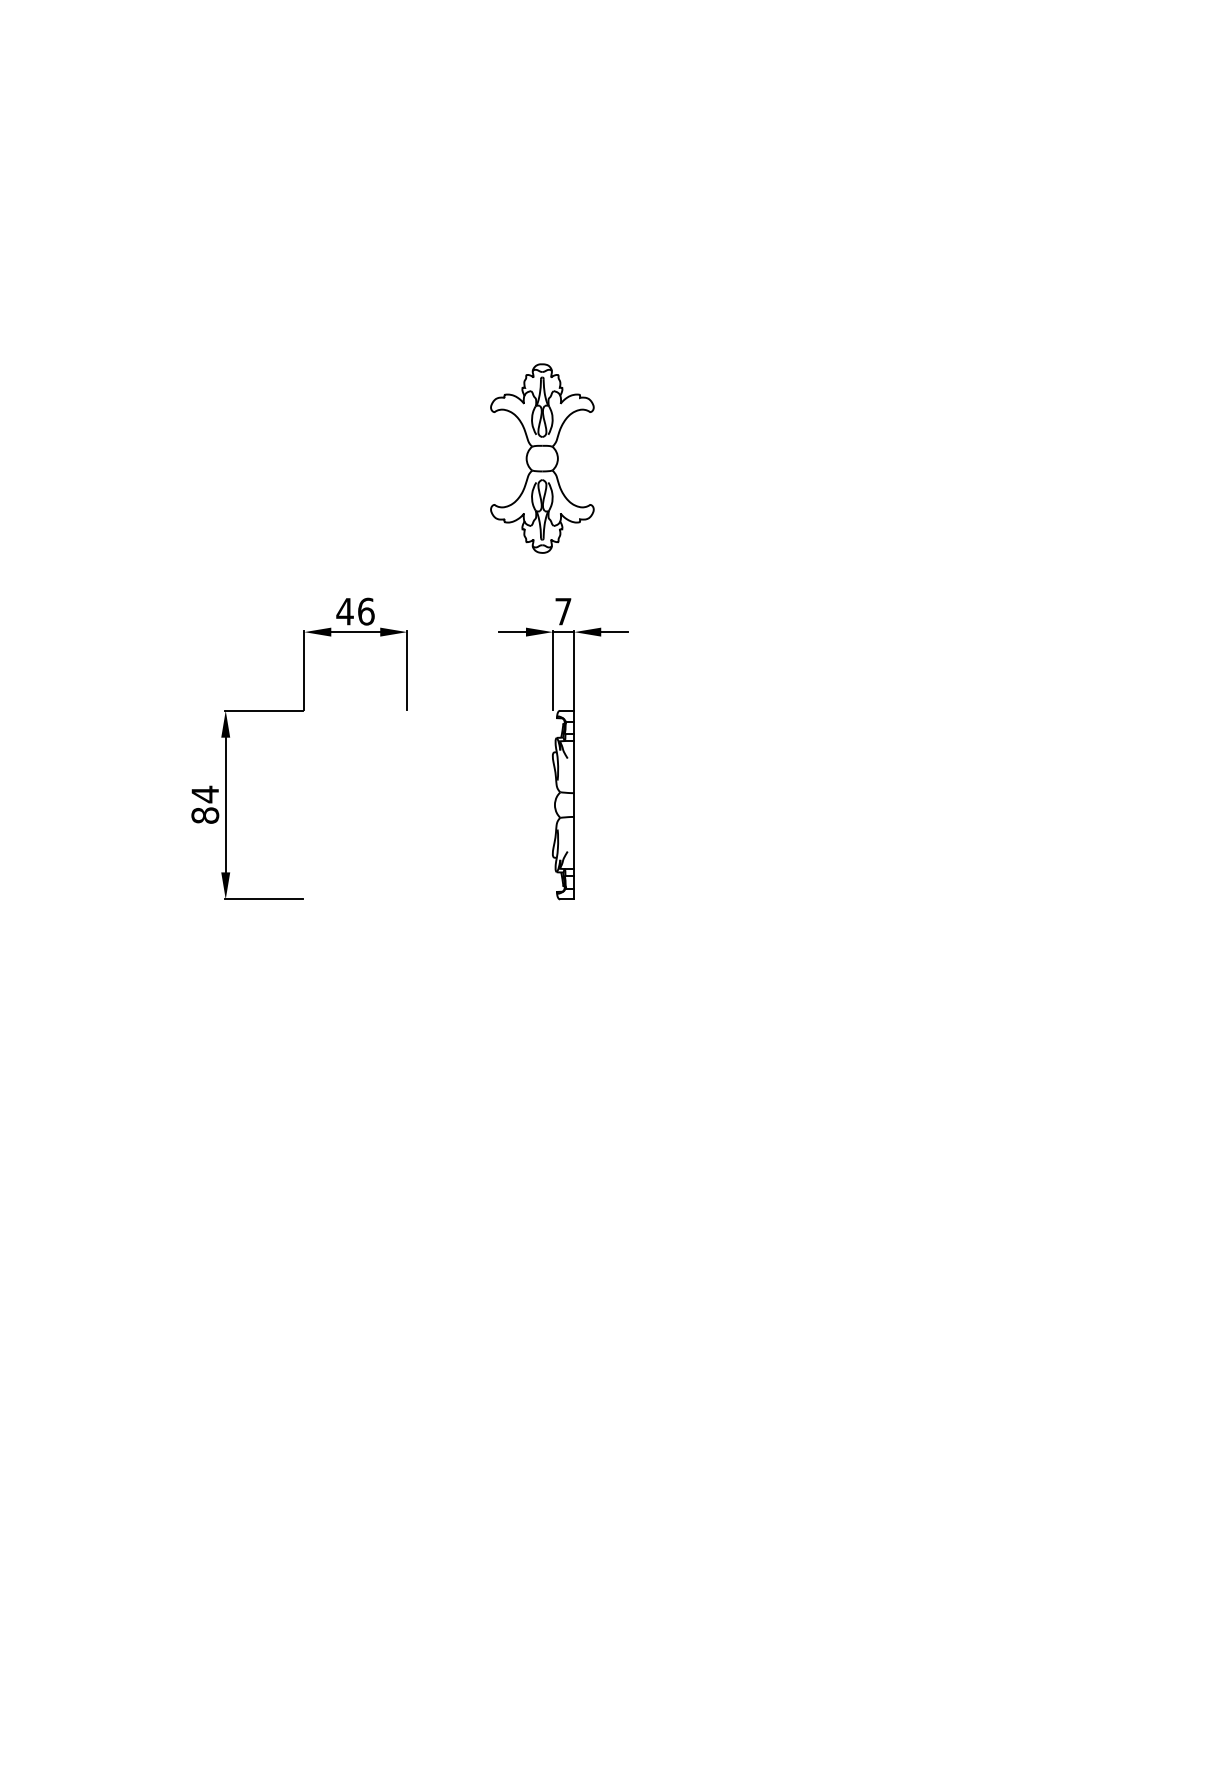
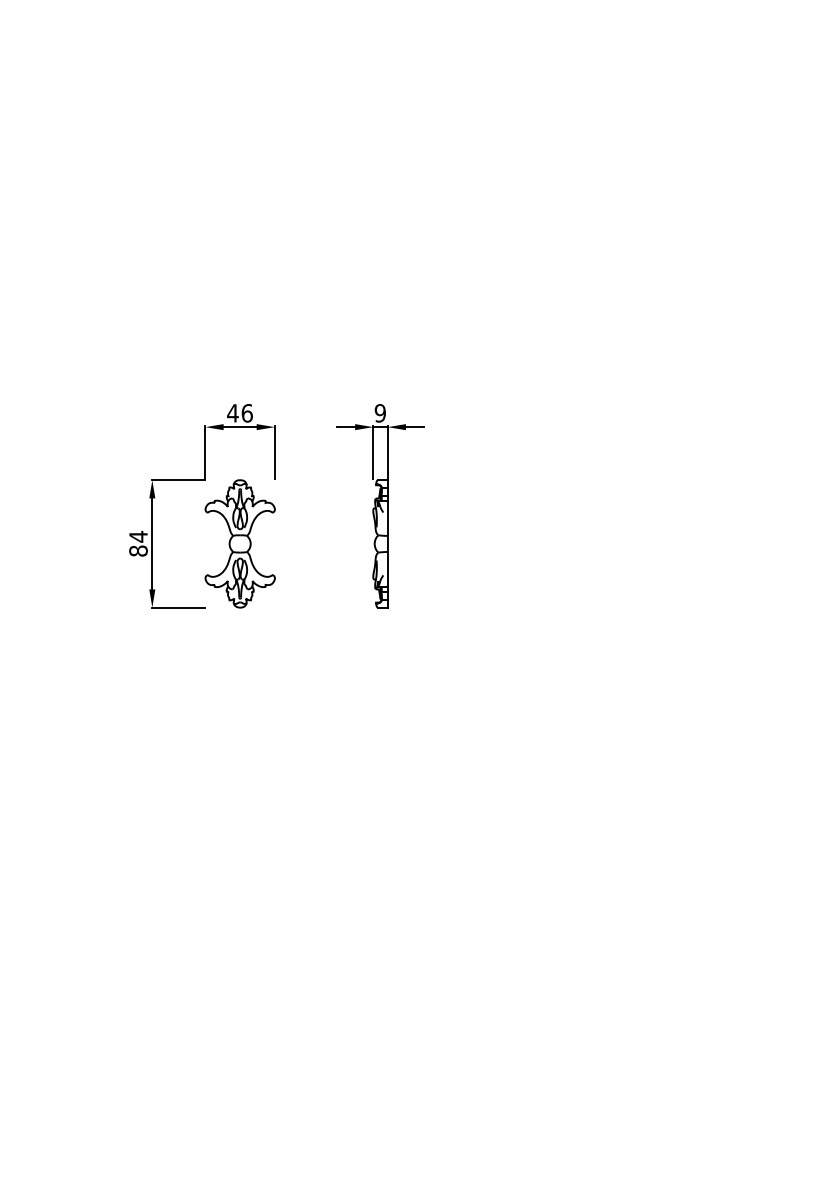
part: (541, 457) -> (239, 543), moved
text: (562, 611) -> (379, 413), 7 -> 9

